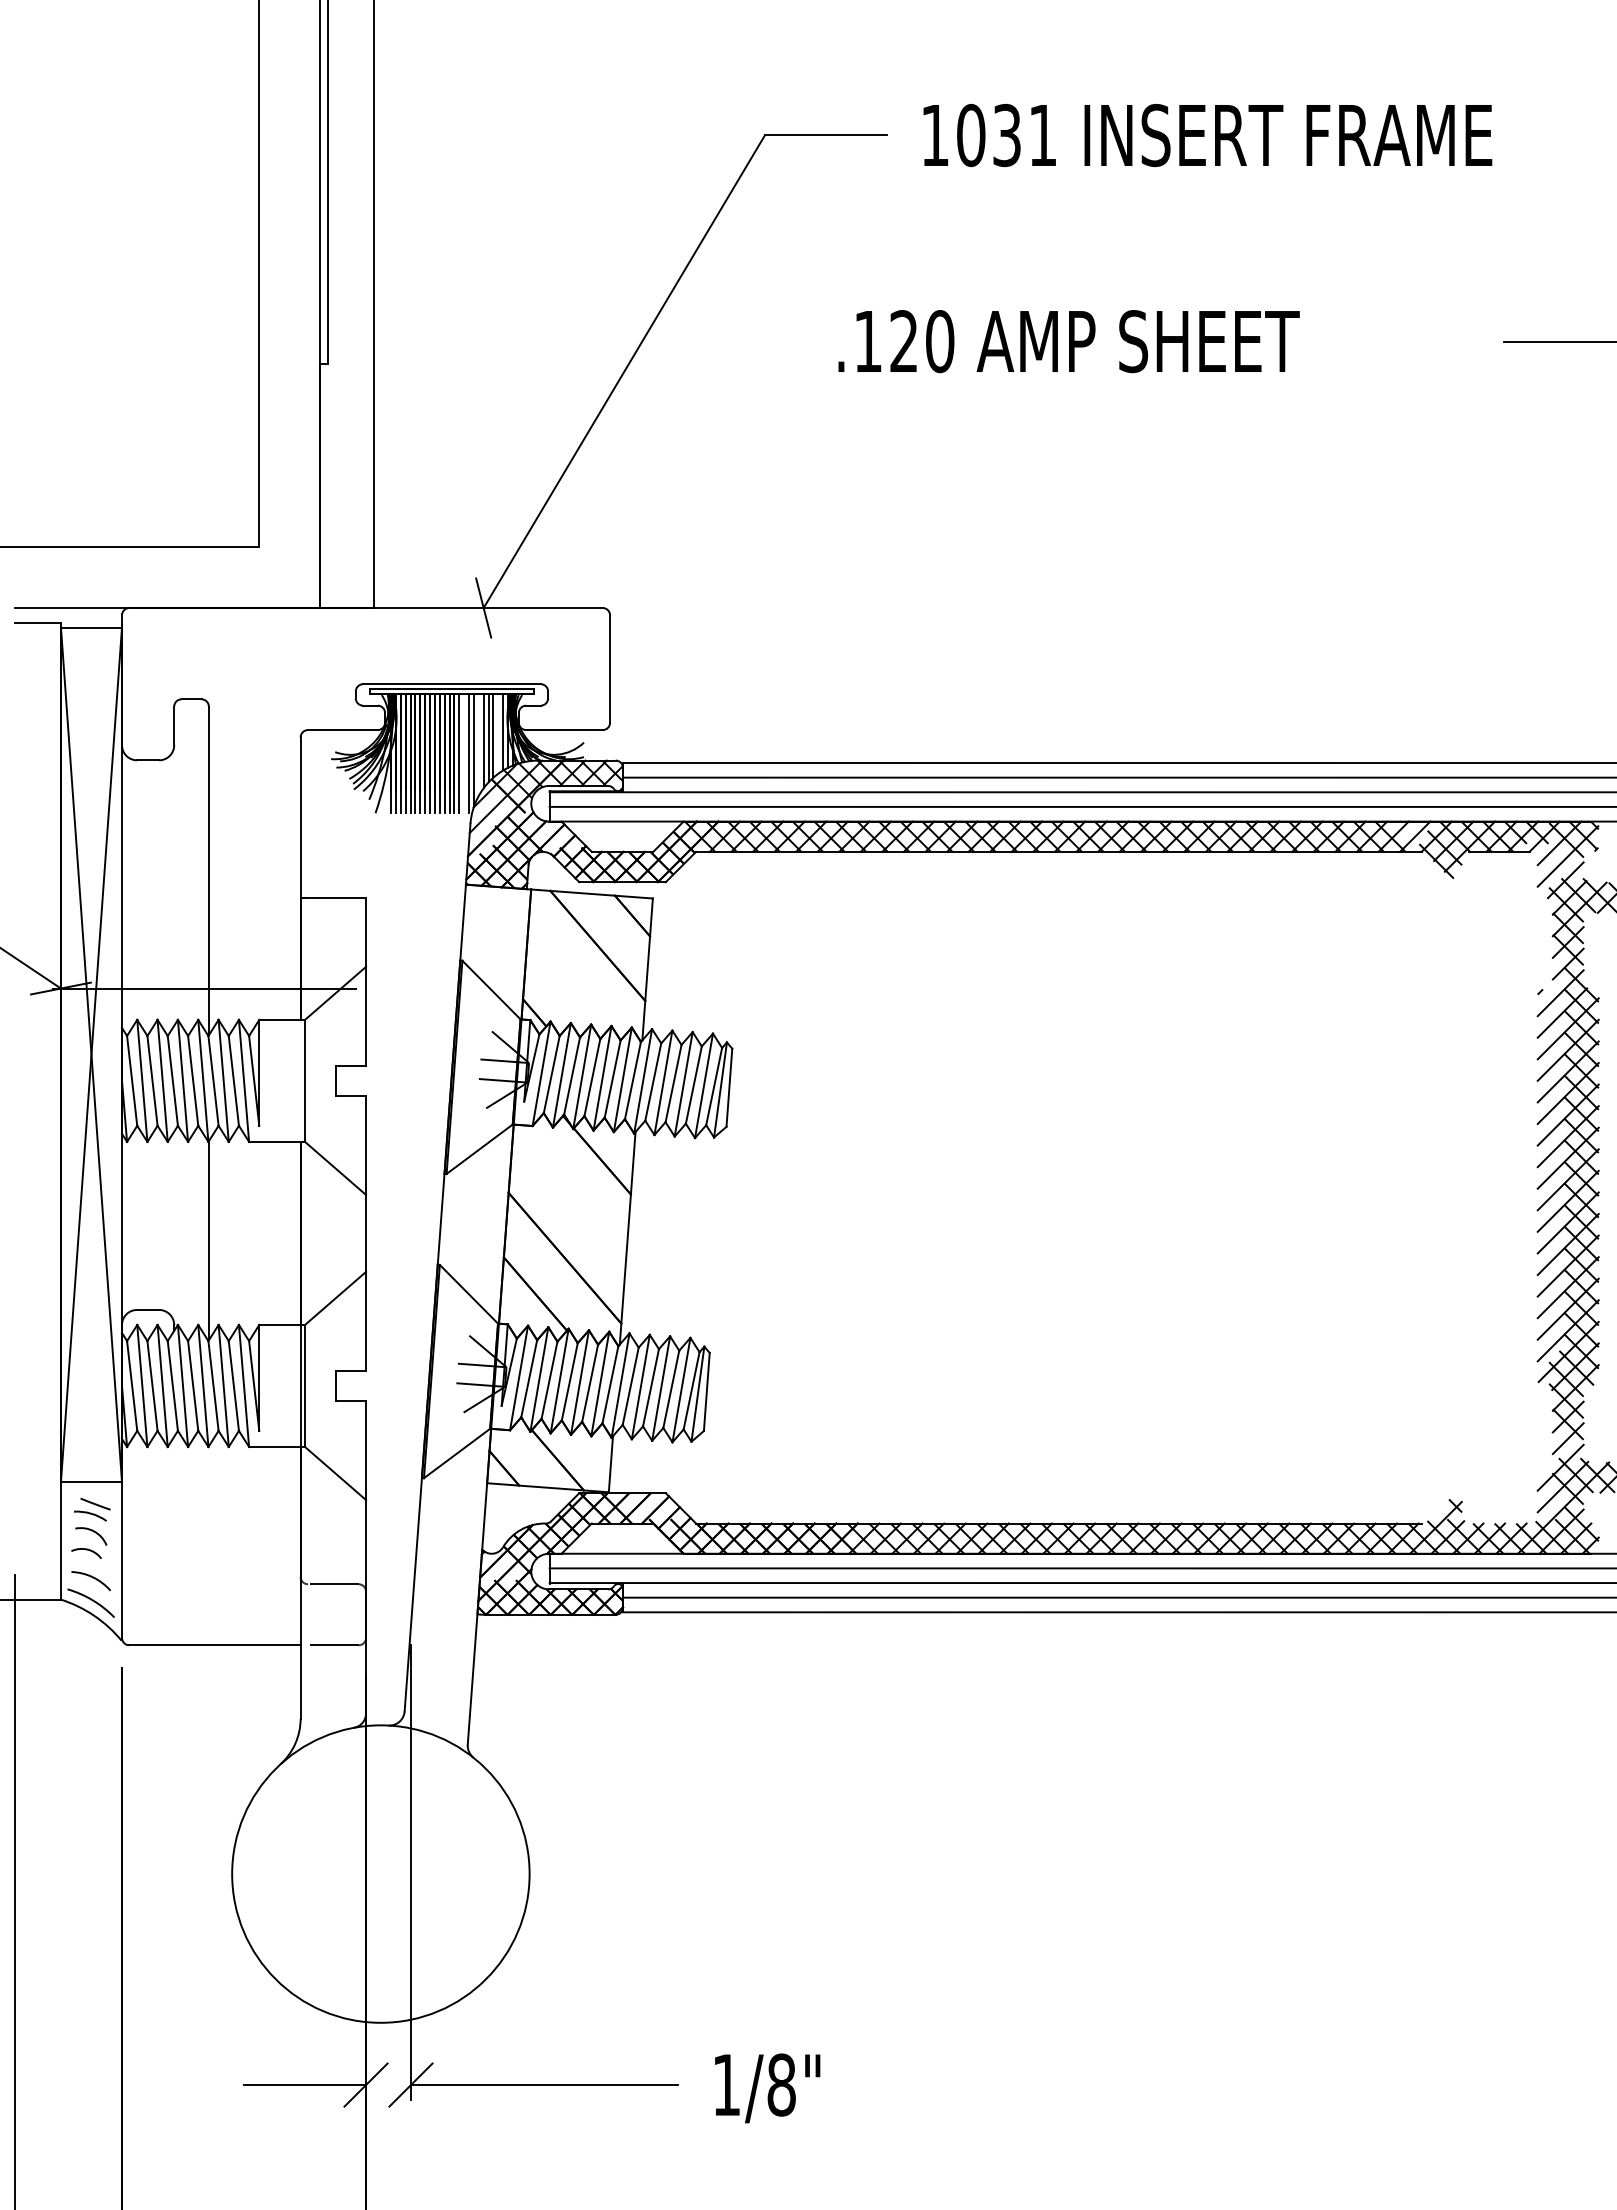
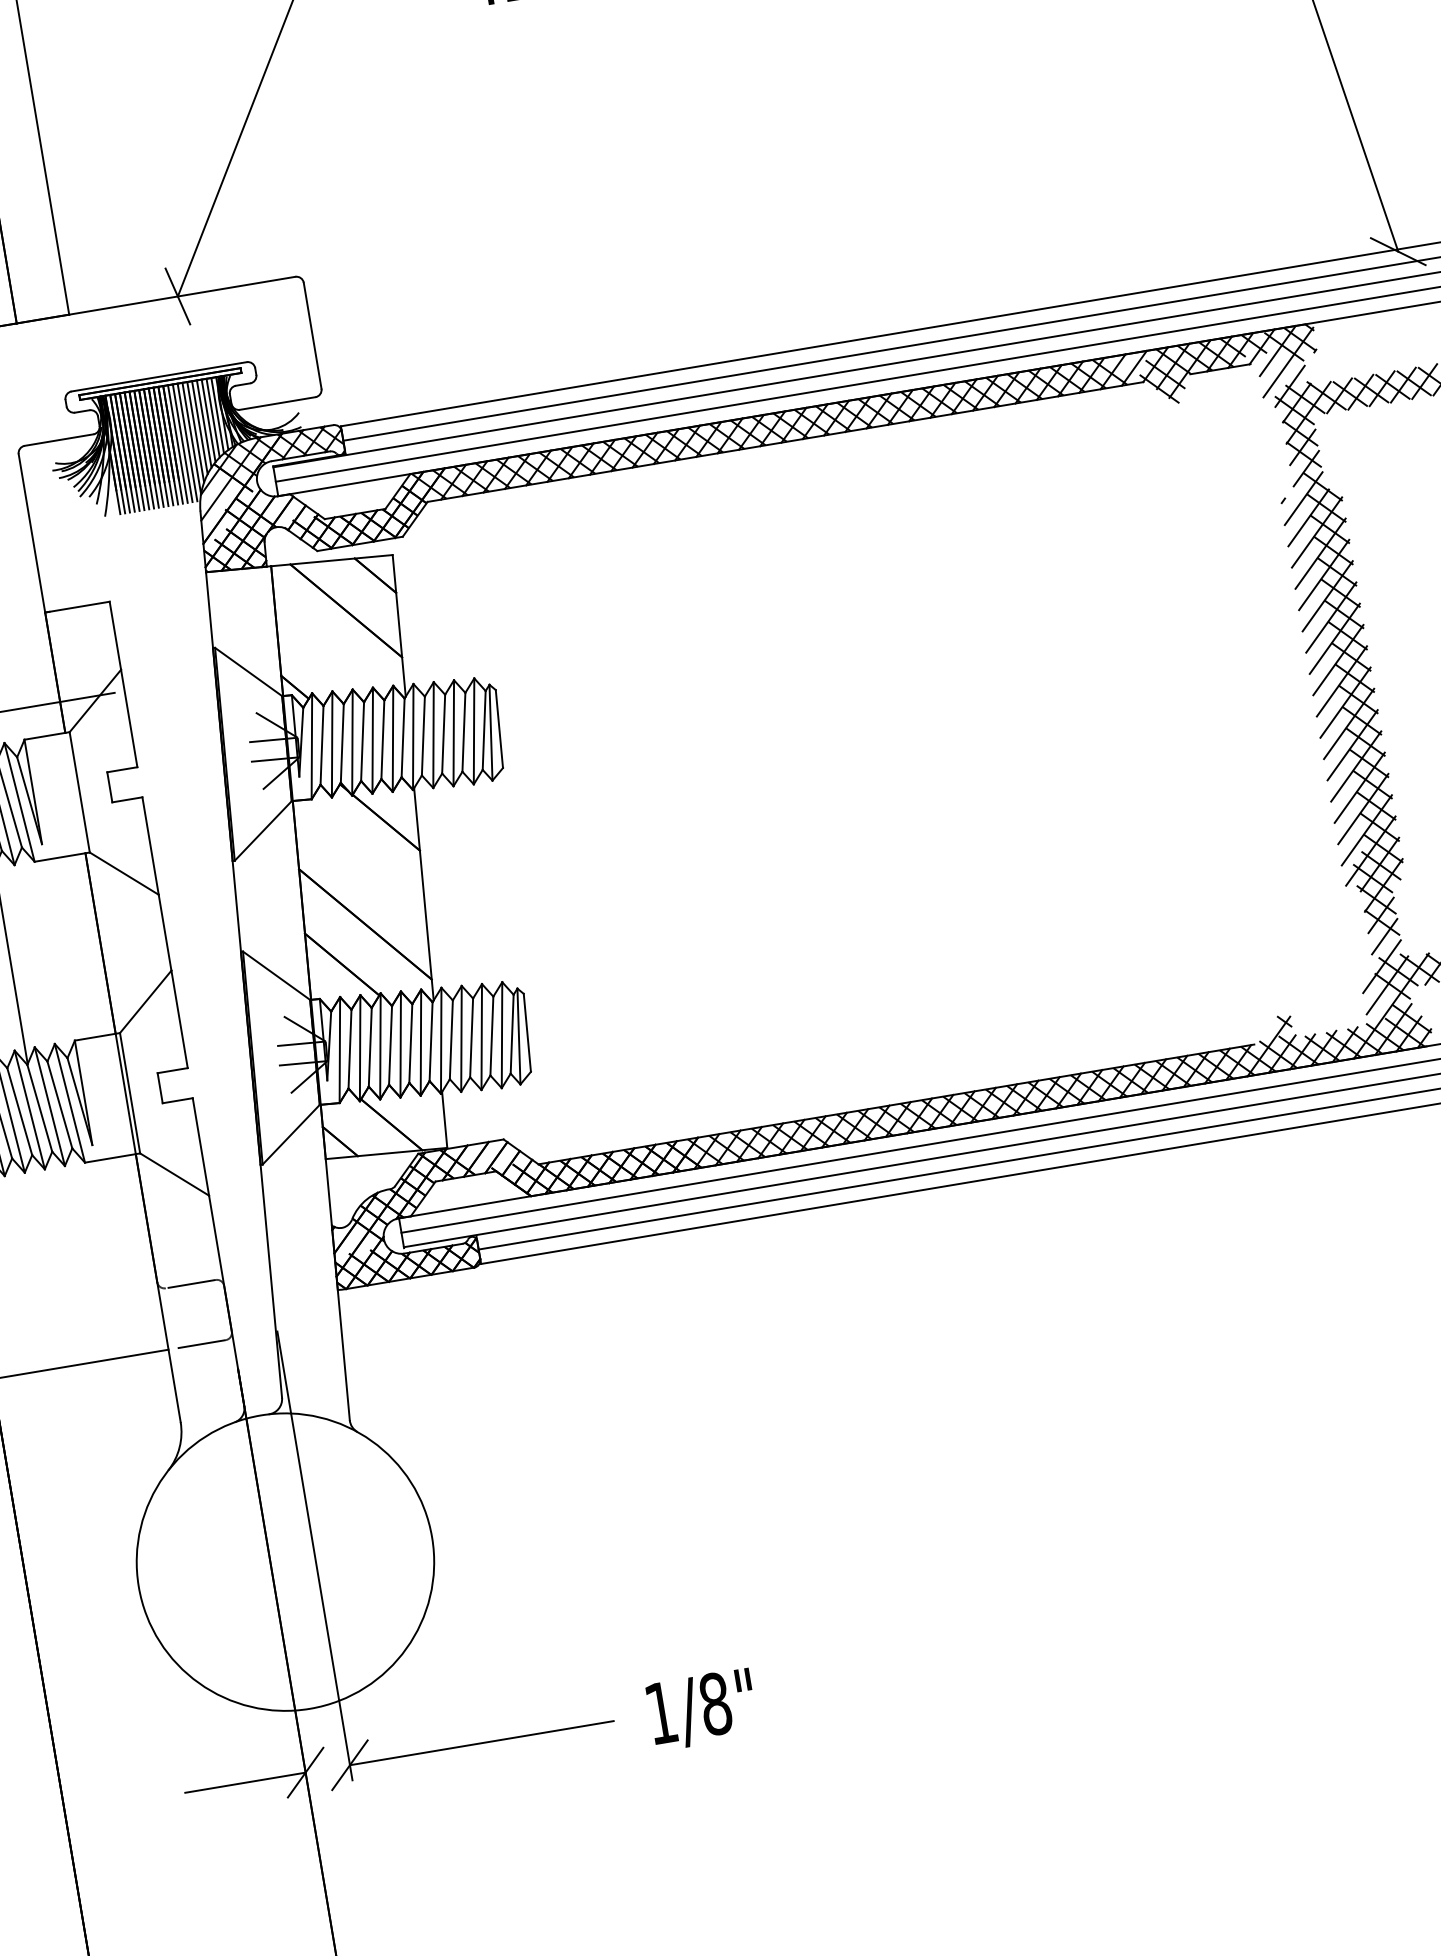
line: (498, 733) -> (213, 417), added
line: (478, 744) -> (195, 431), added
line: (464, 753) -> (182, 443), added

